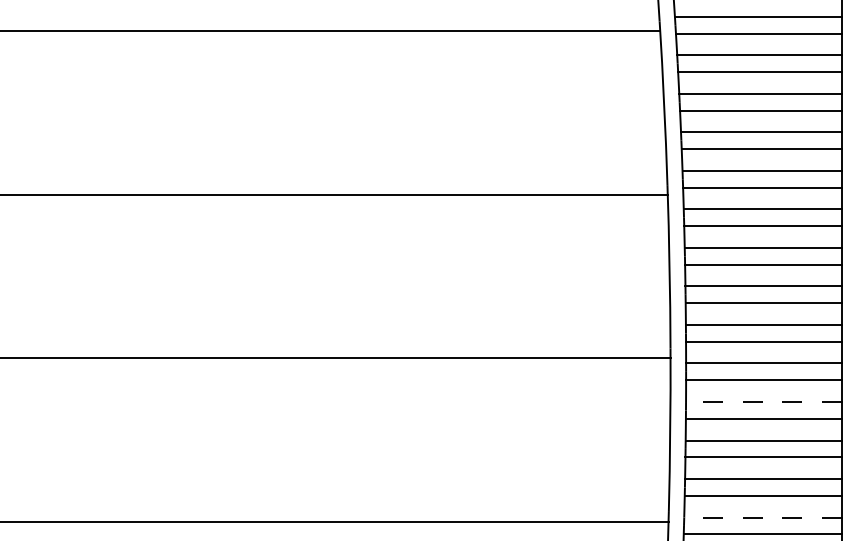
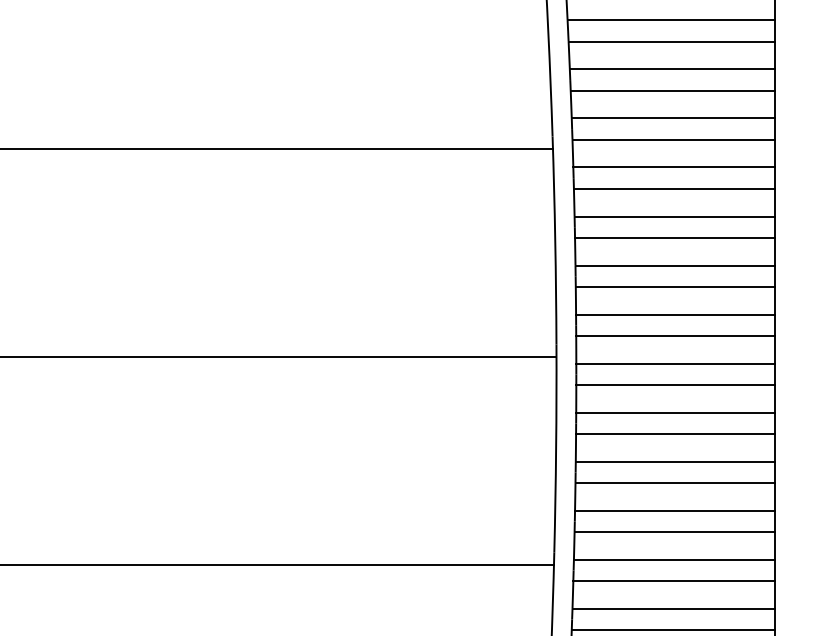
line: (763, 402) -> (674, 413), dashed -> solid
line: (763, 517) -> (674, 559), dashed -> solid

